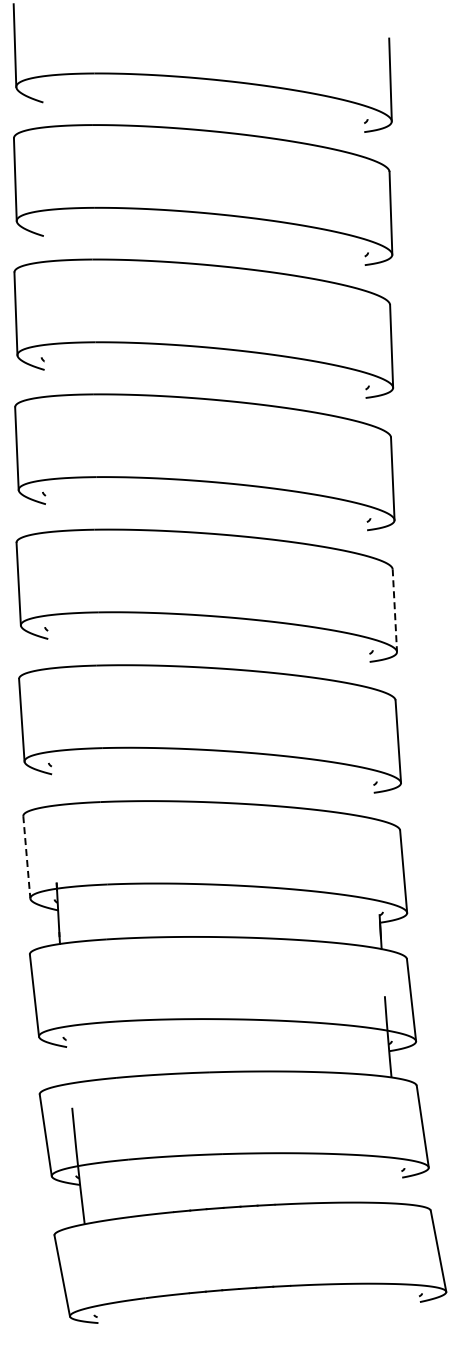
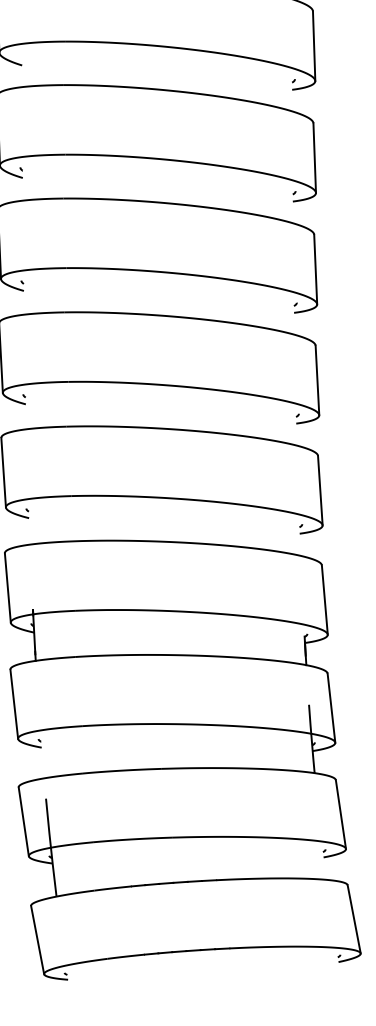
line: (394, 611) -> (317, 381), dashed -> solid
line: (26, 857) -> (7, 588), dashed -> solid

